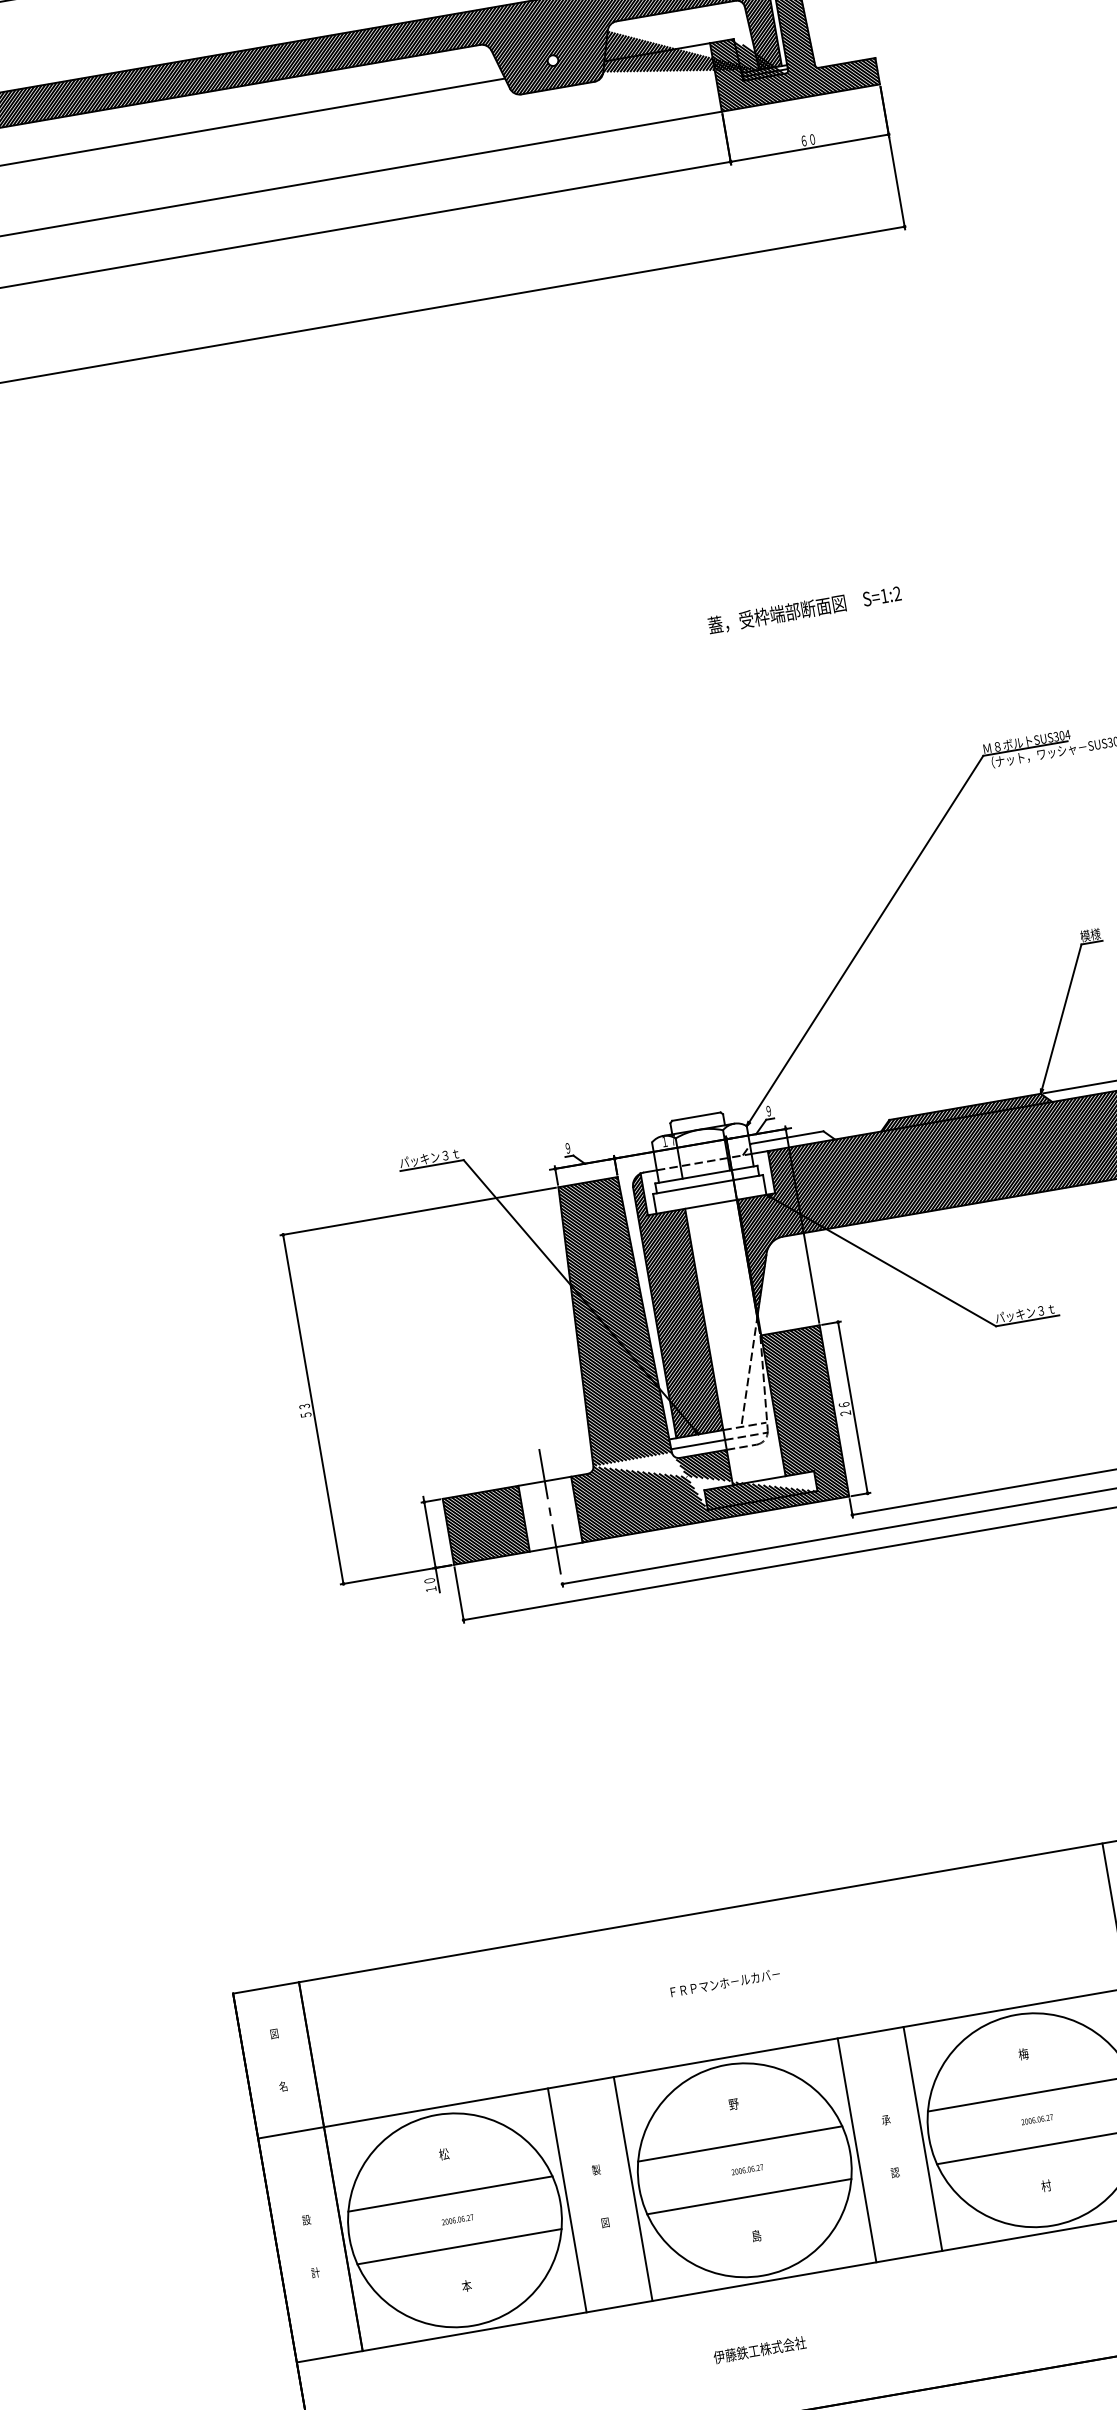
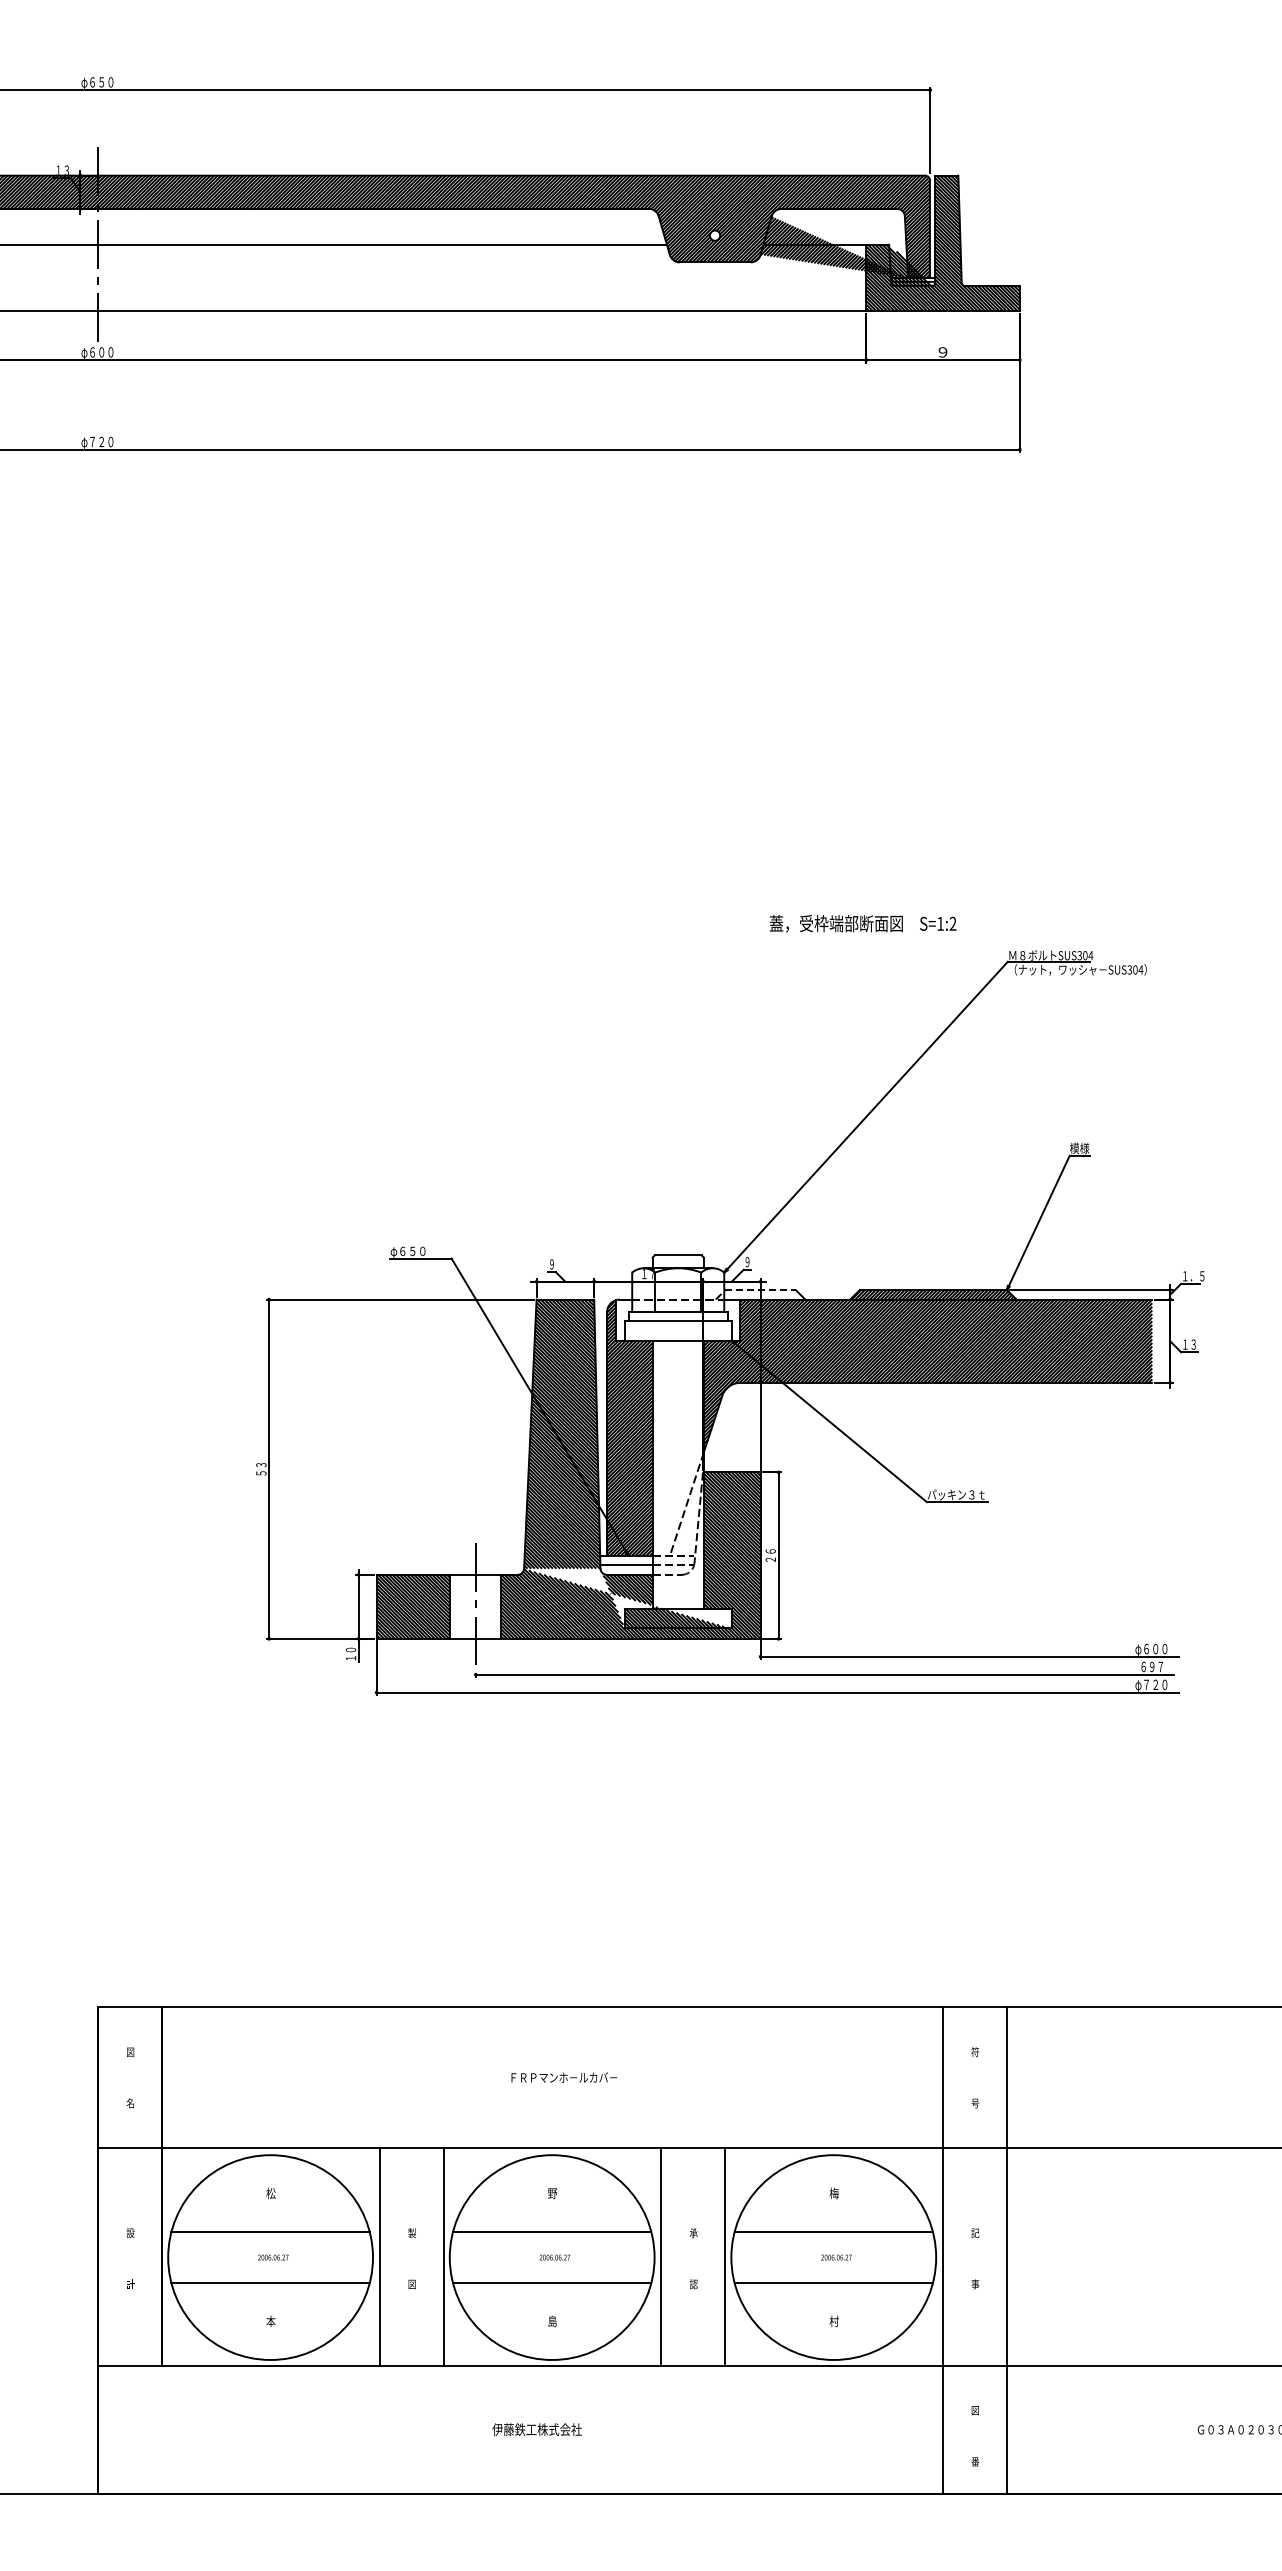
text: (807, 140) -> (942, 352), ６０ -> ９
text: (804, 609) -> (862, 923), moved
line: (788, 1137) -> (761, 1290), solid -> dashed
text: (428, 1158) -> (418, 1251), パッキン３ｔ -> φ６５０

